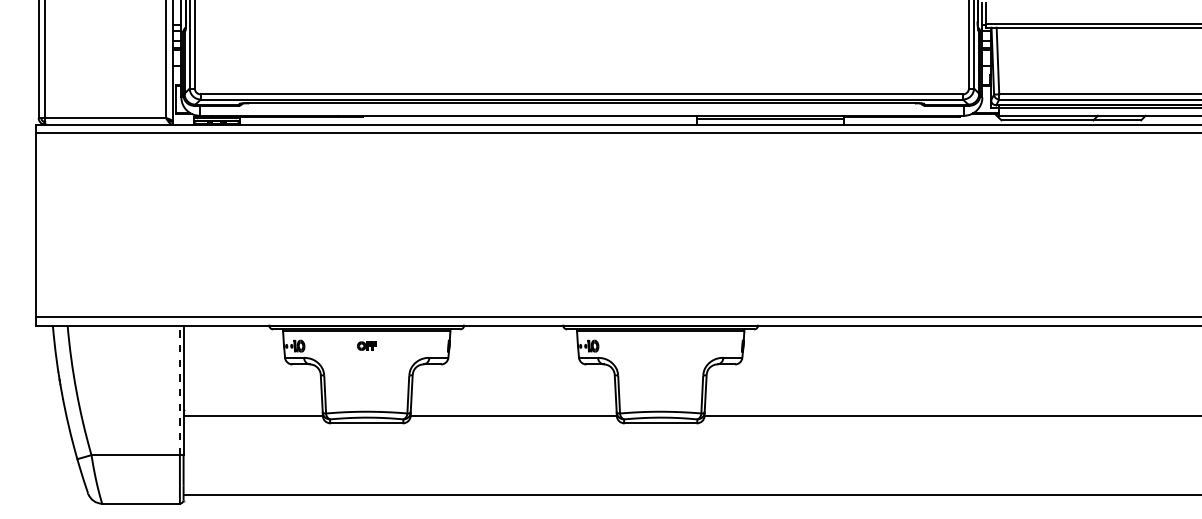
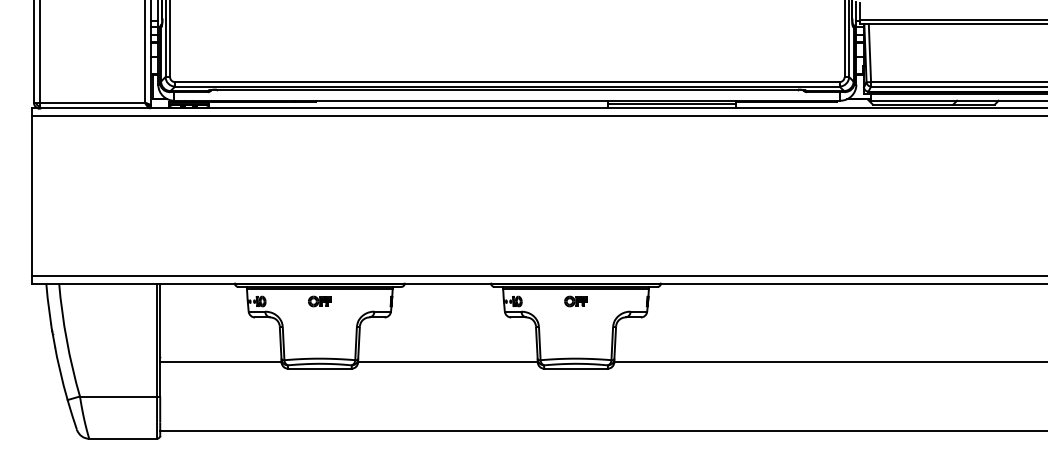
part: (366, 345) -> (319, 300), size x1.43
part: (660, 345) -> (575, 300), added
line: (179, 390) -> (156, 340), dashed -> solid

